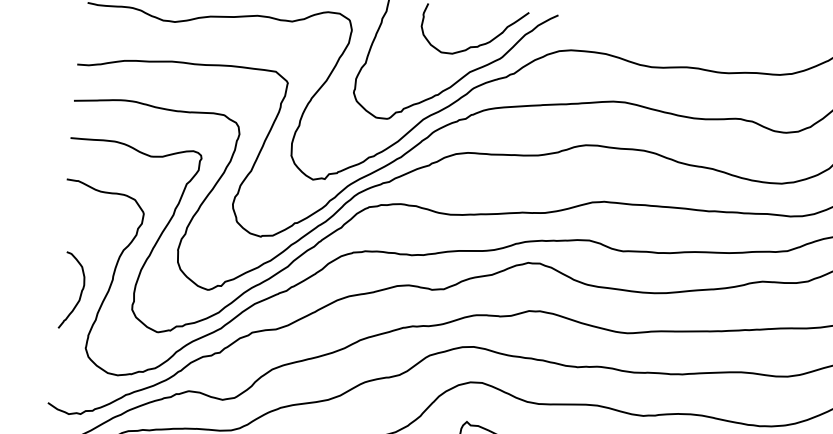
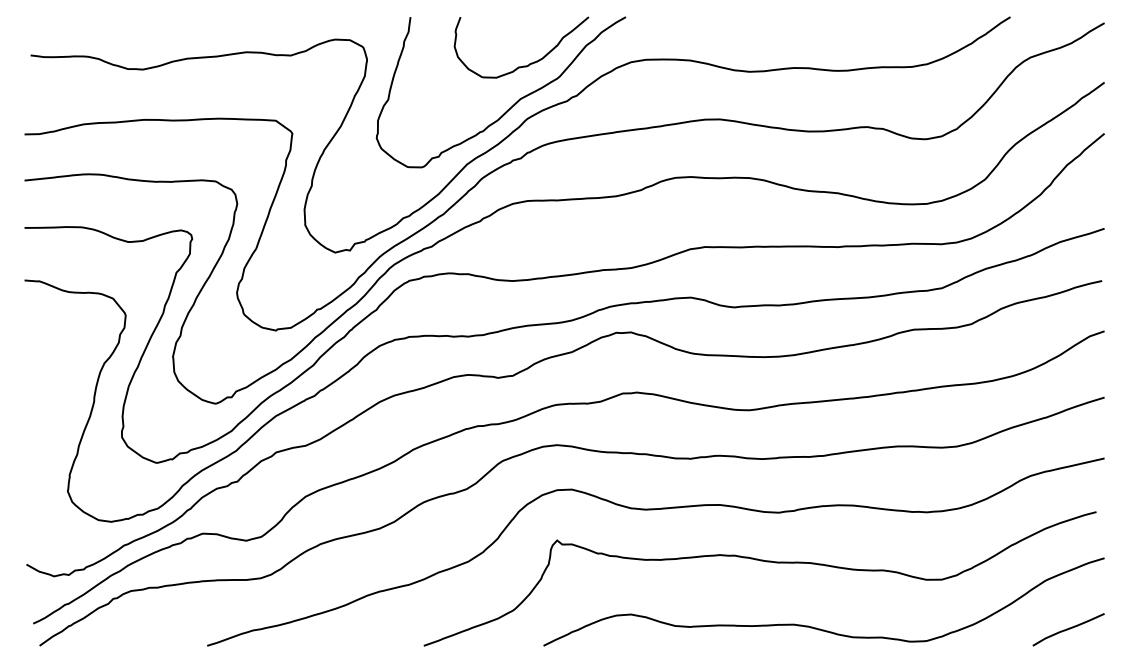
curve: (80, 294) -> (54, 424), removed

